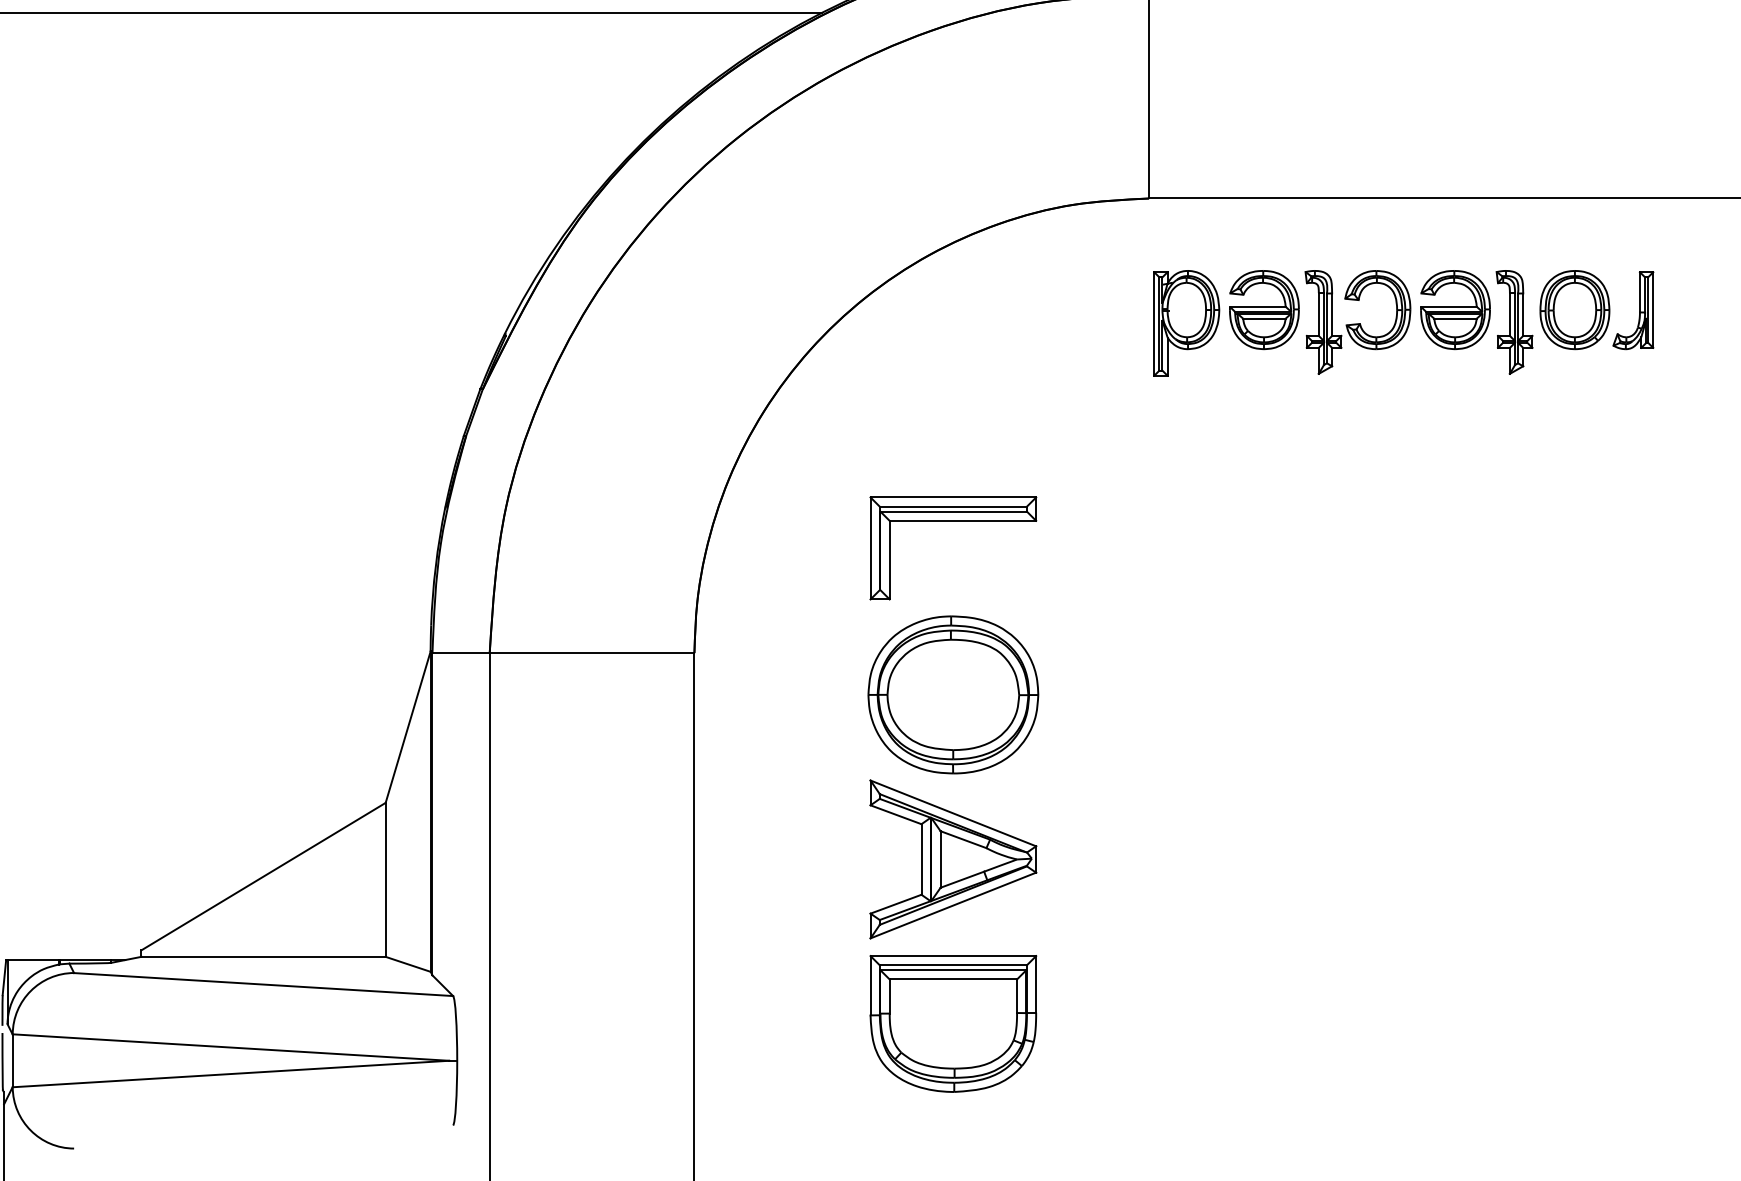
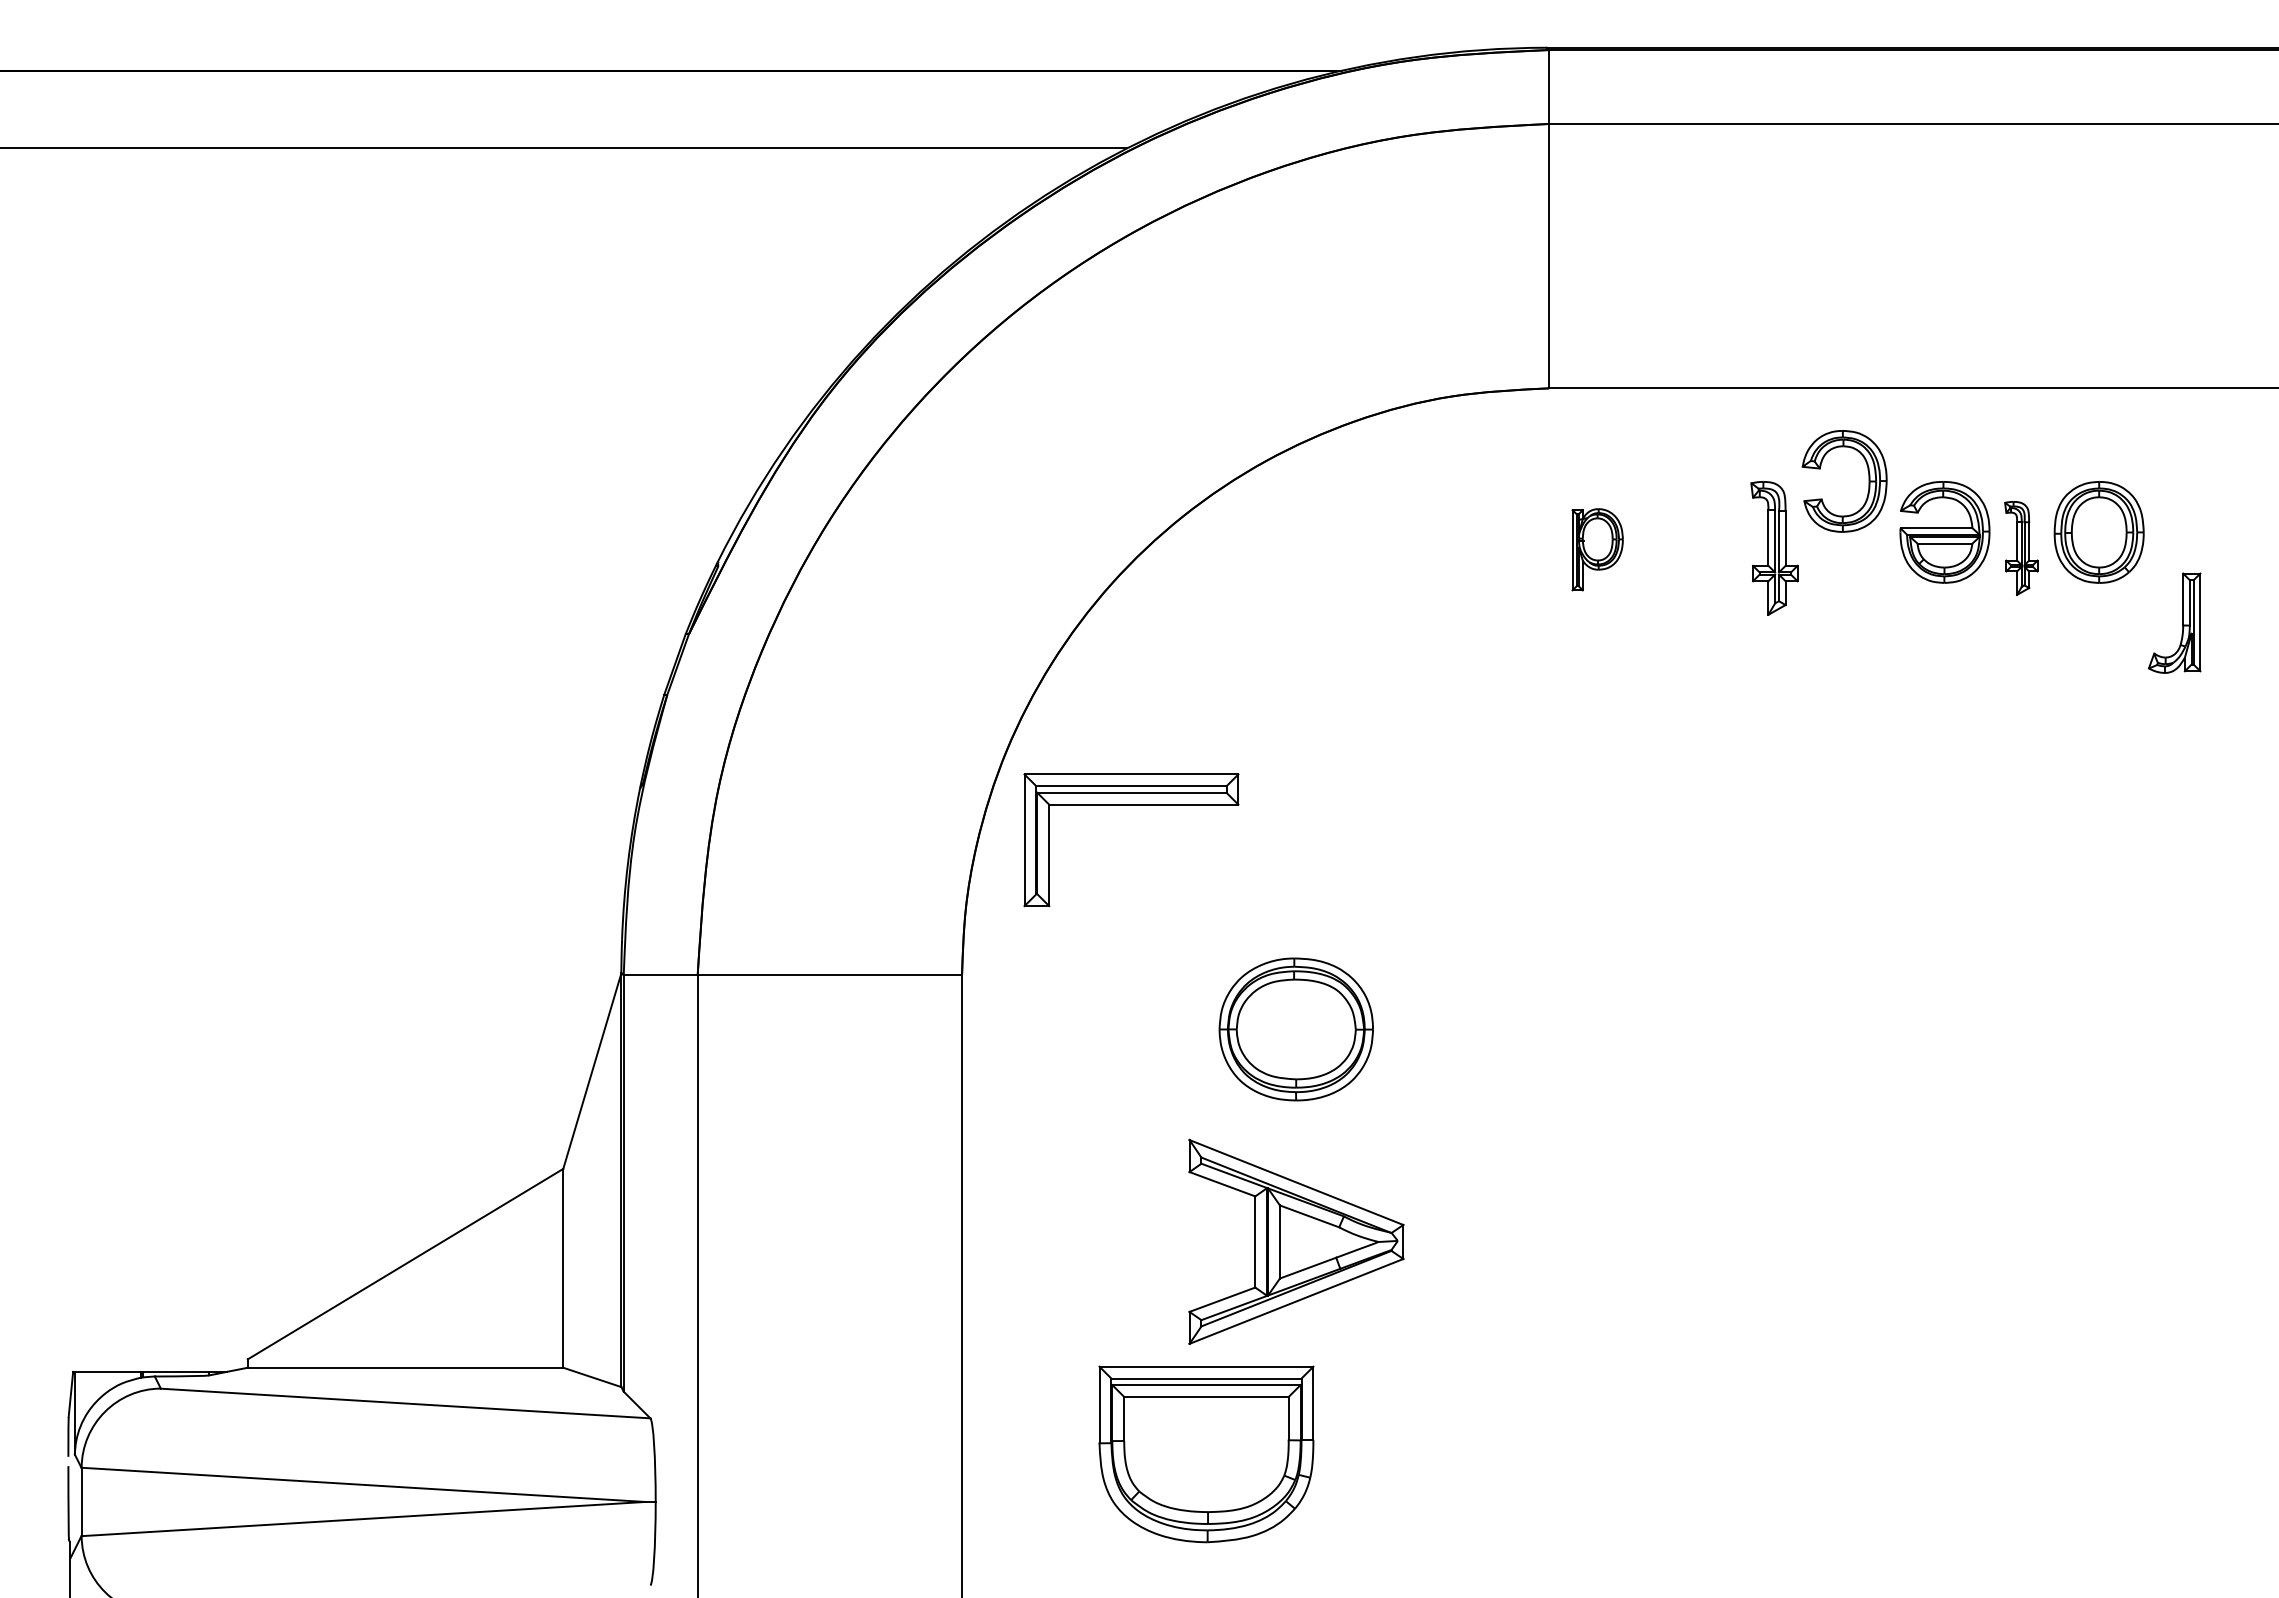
part: (1263, 310) -> (1697, 532), removed
part: (1396, 310) -> (1868, 481), moved
part: (1639, 310) -> (2182, 622), moved
part: (1514, 322) -> (2021, 548), size x0.7
part: (1186, 323) -> (1597, 549), size x0.6
part: (953, 521) -> (1131, 805), moved
part: (952, 694) -> (1295, 1029), size x0.7
part: (953, 1024) -> (1206, 1454), moved

